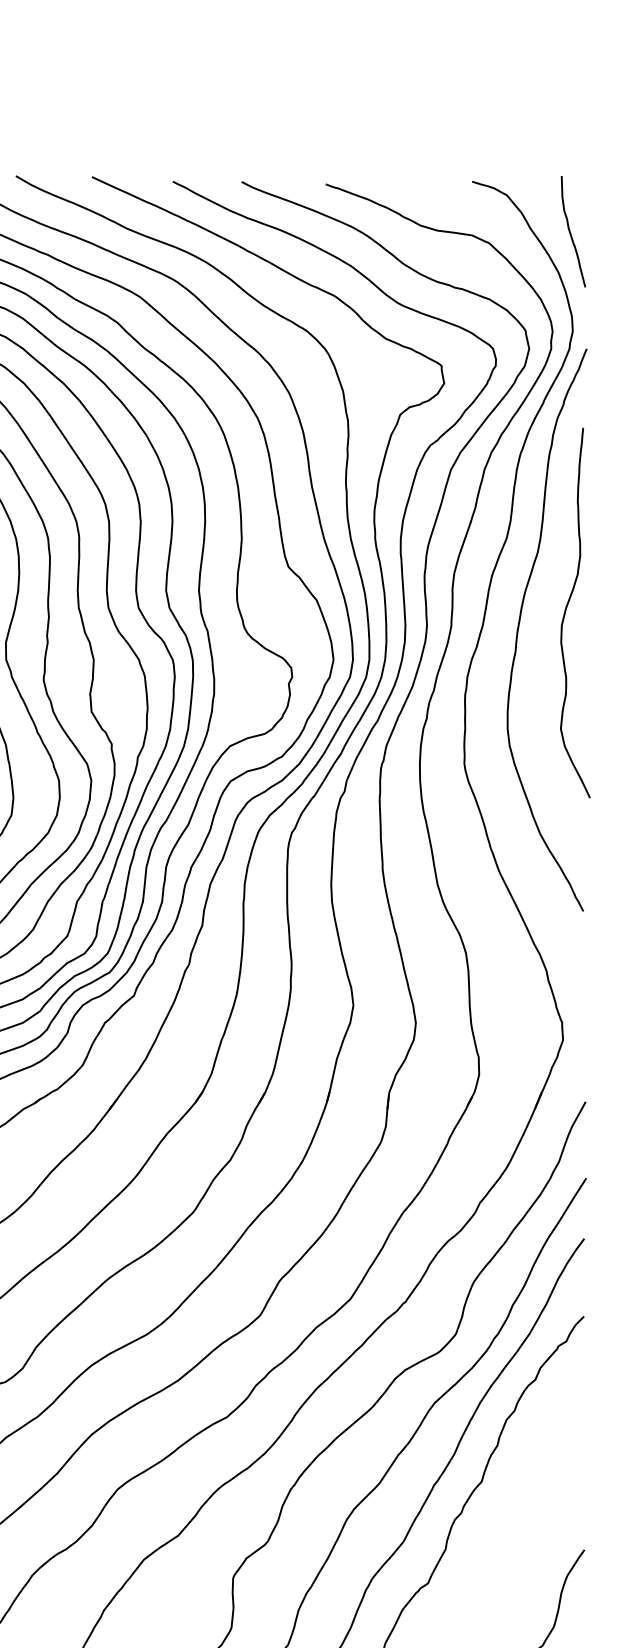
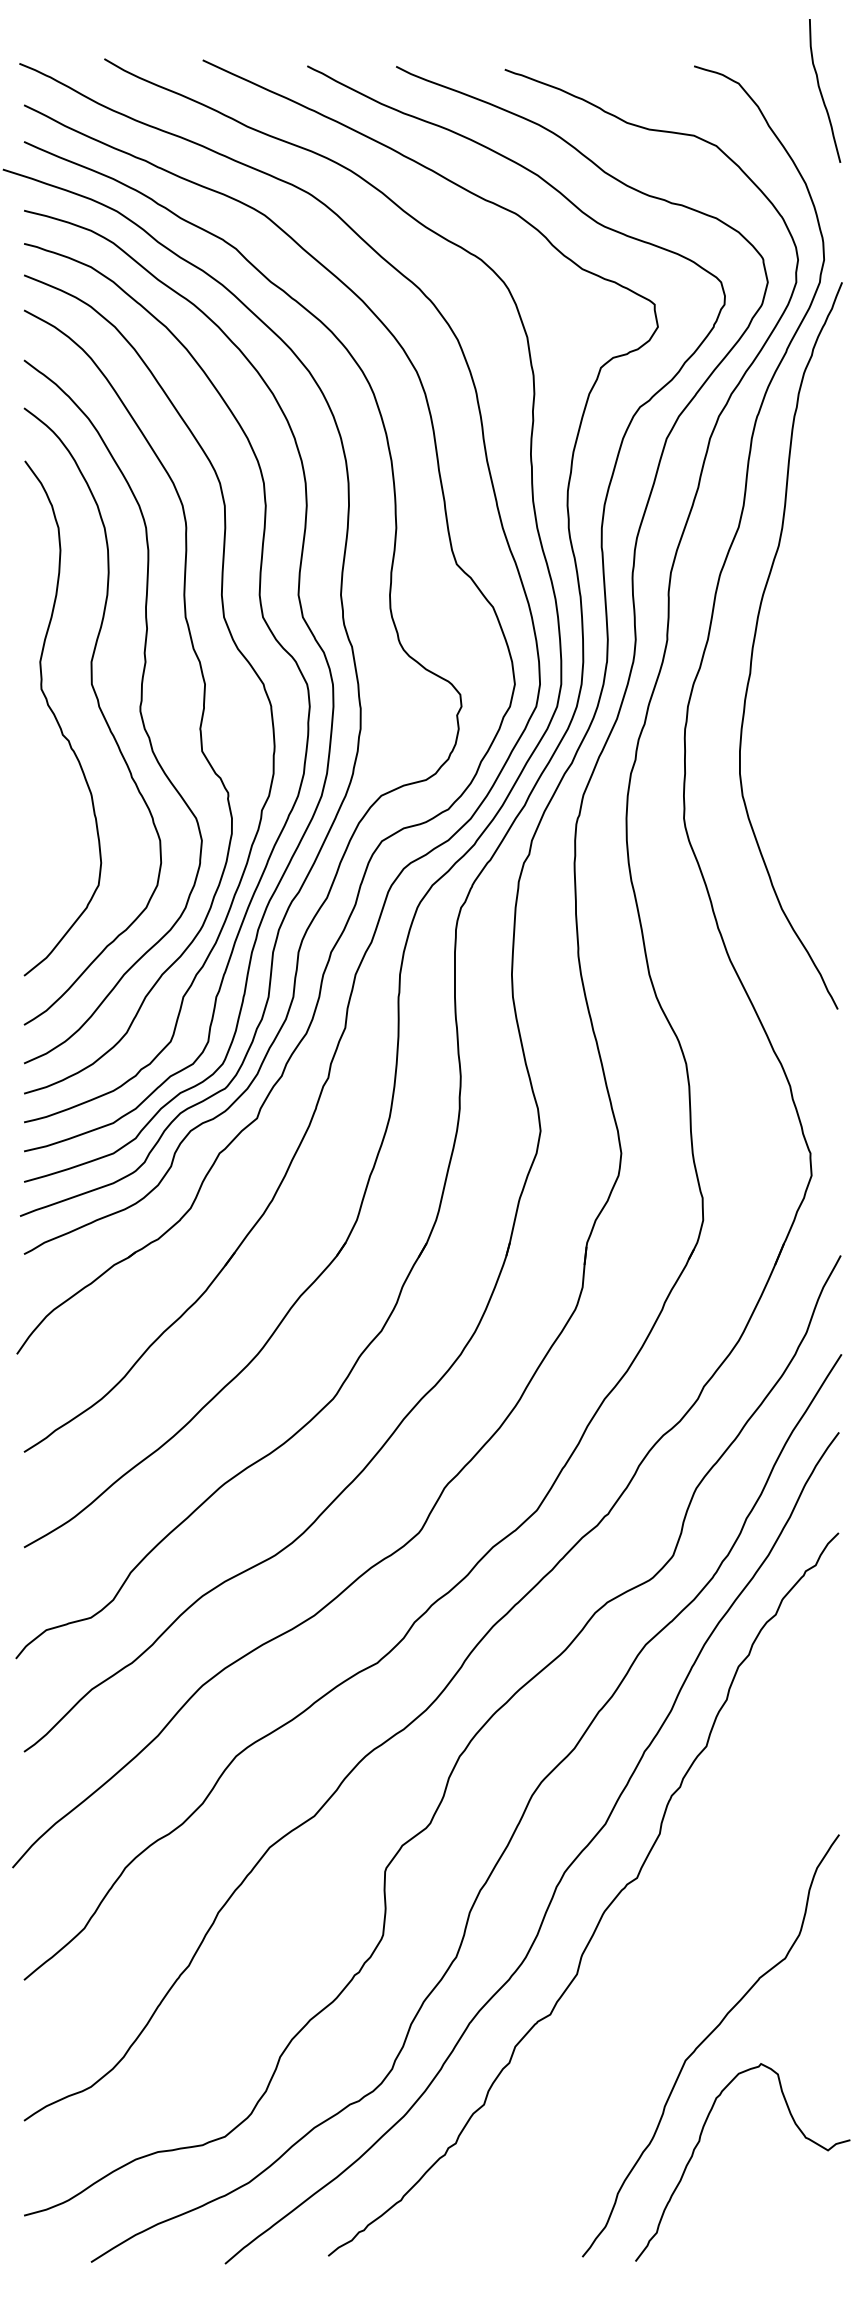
curve: (570, 231) -> (821, 90), moved
curve: (566, 612) -> (815, 622), removed

